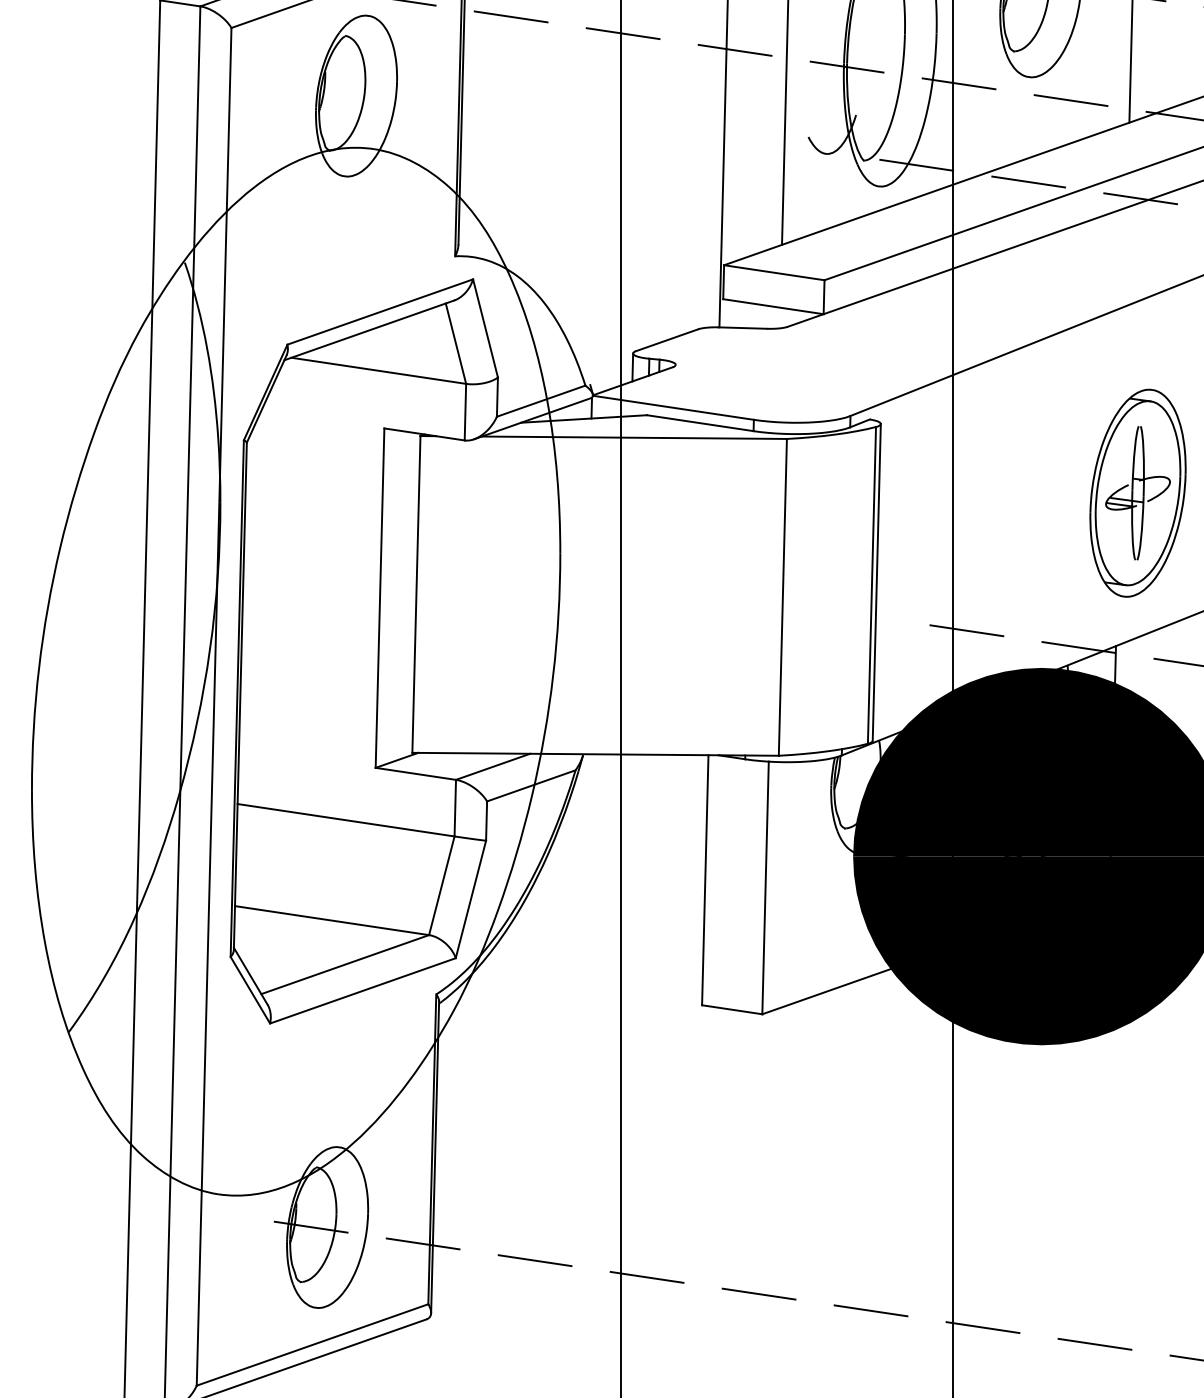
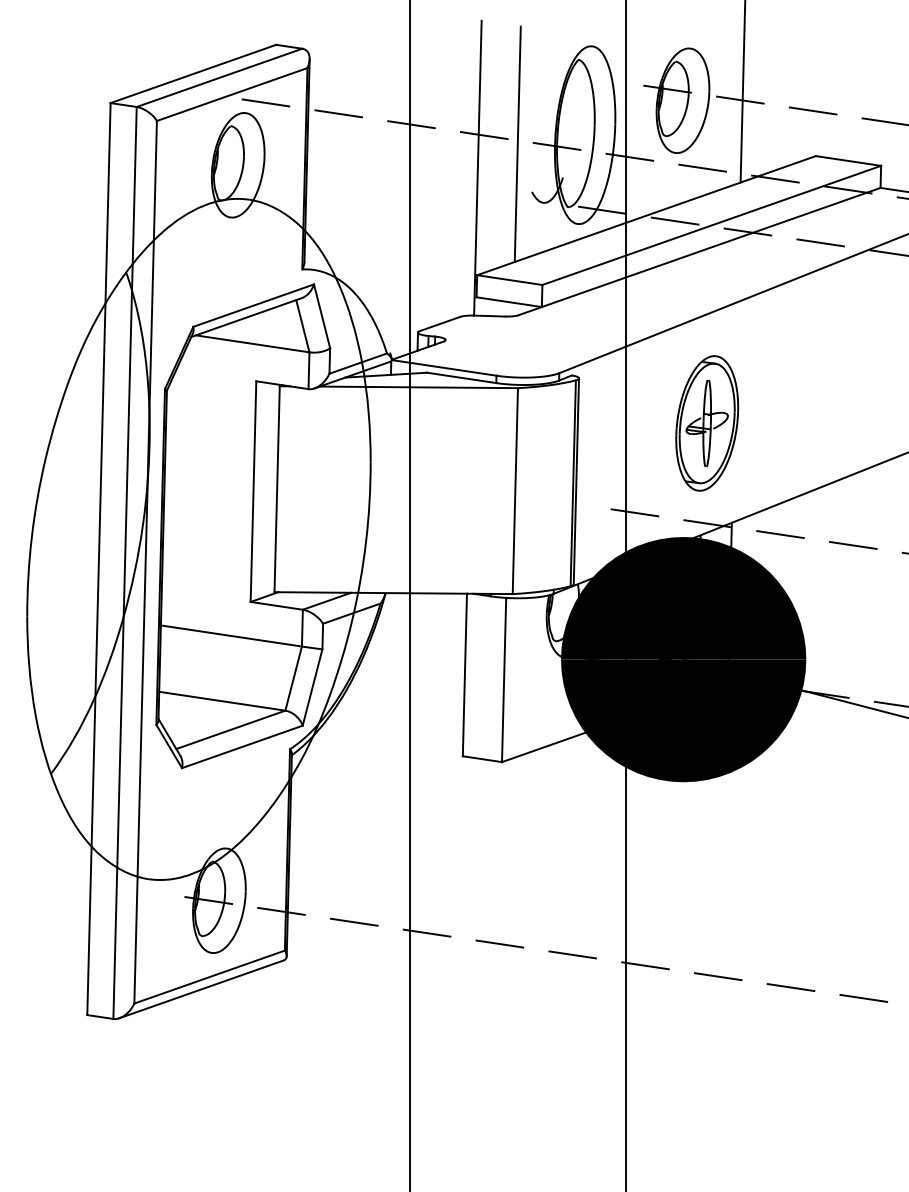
part: (1138, 493) -> (707, 423), moved

